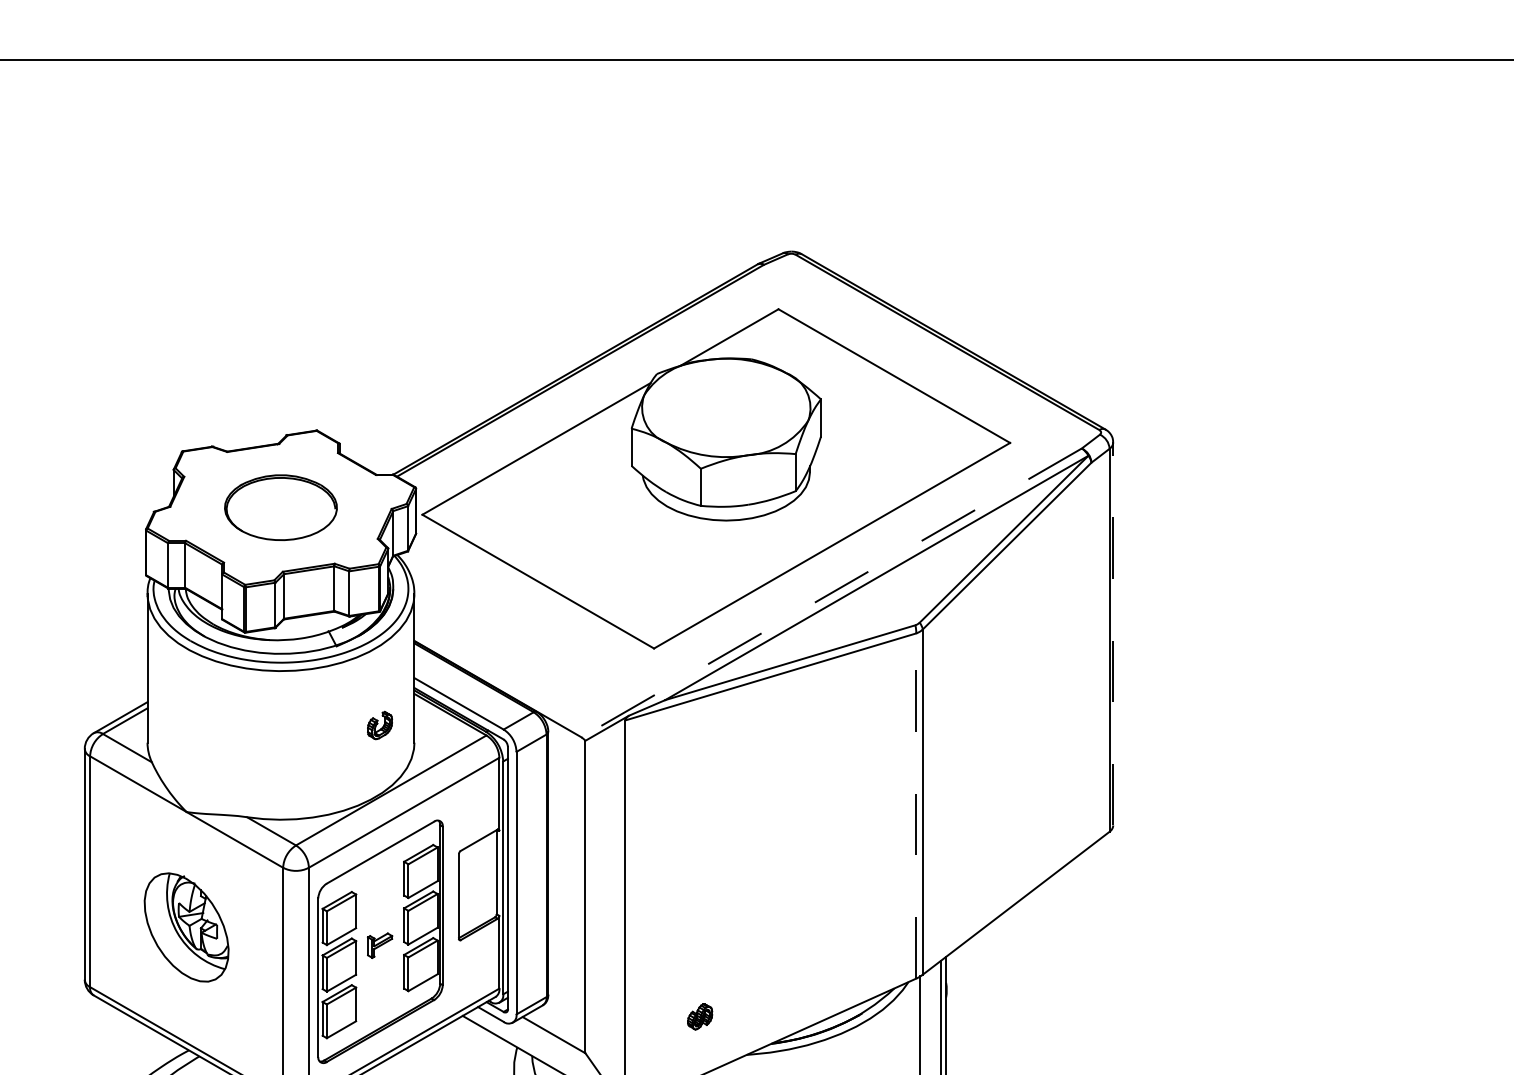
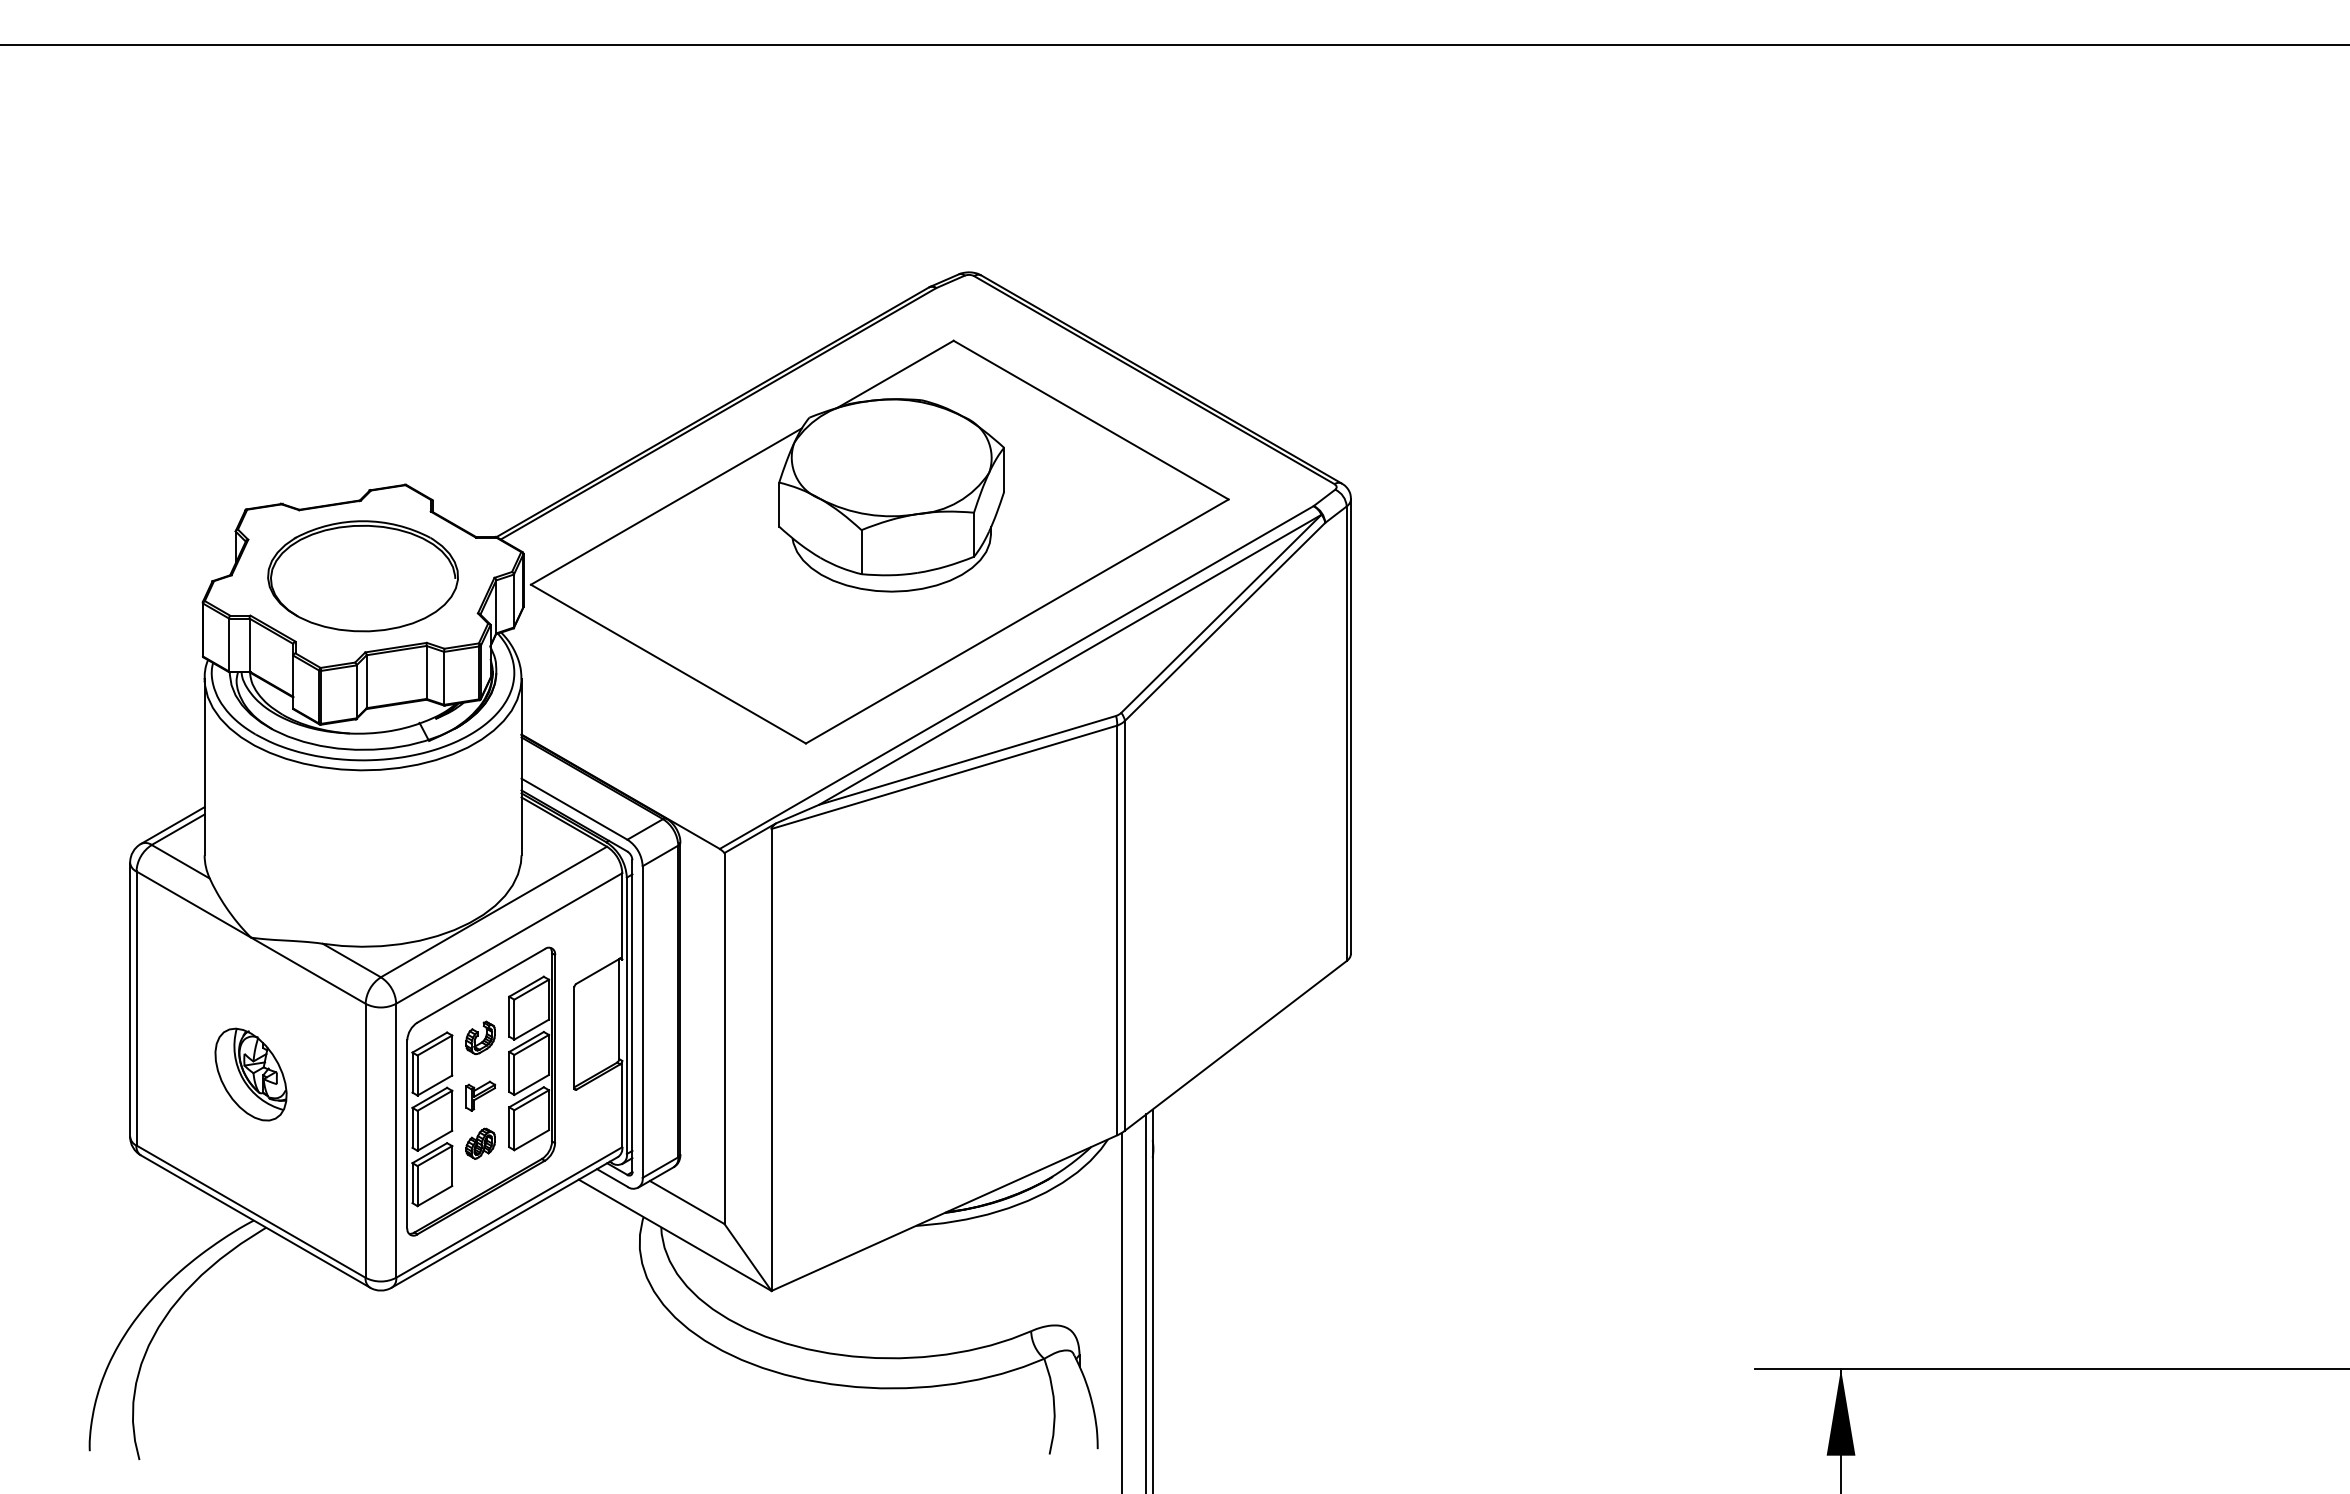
part: (280, 507) -> (362, 576), size x1.43
line: (831, 592) -> (1016, 677), dashed -> solid
line: (1113, 633) -> (1351, 725), dashed -> solid
part: (379, 725) -> (480, 1037), moved
line: (916, 806) -> (1117, 930), dashed -> solid
part: (186, 927) -> (250, 1074), size x0.71
part: (700, 1016) -> (480, 1143), moved

